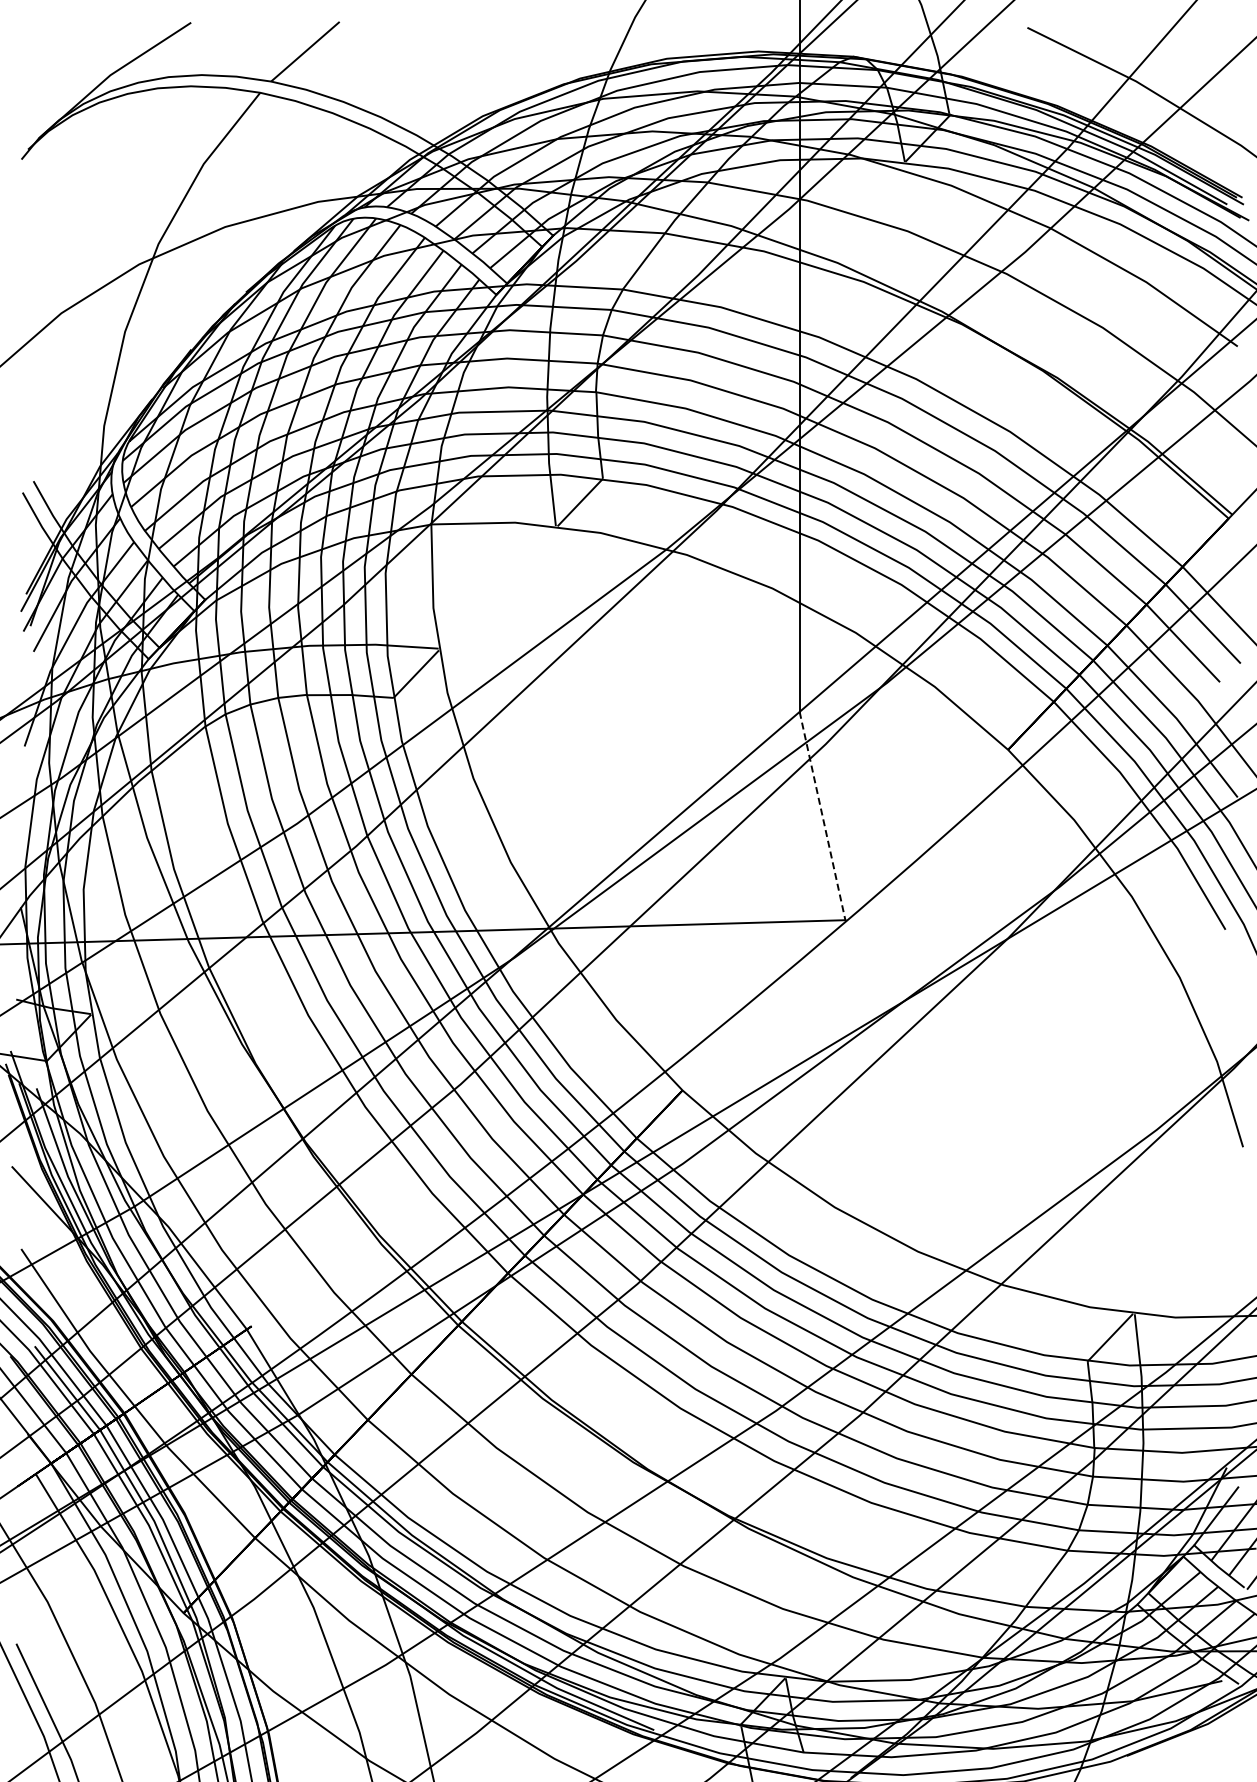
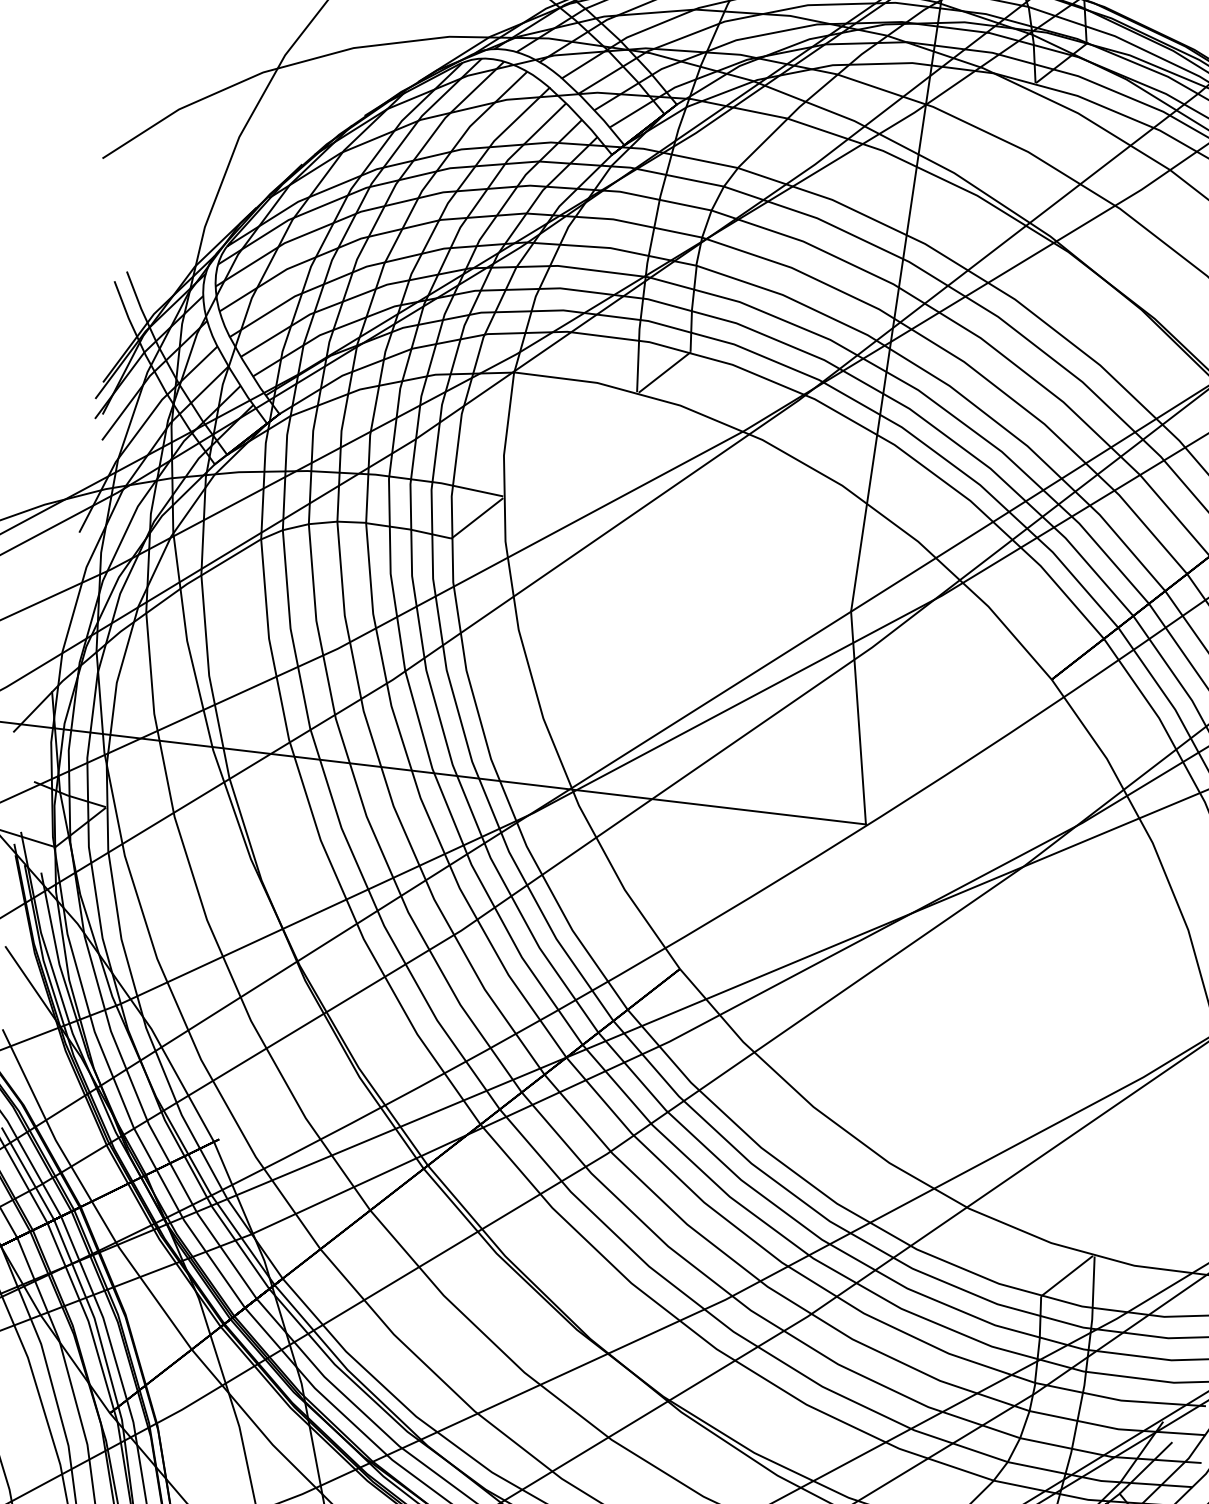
line: (822, 816) -> (858, 718), dashed -> solid

